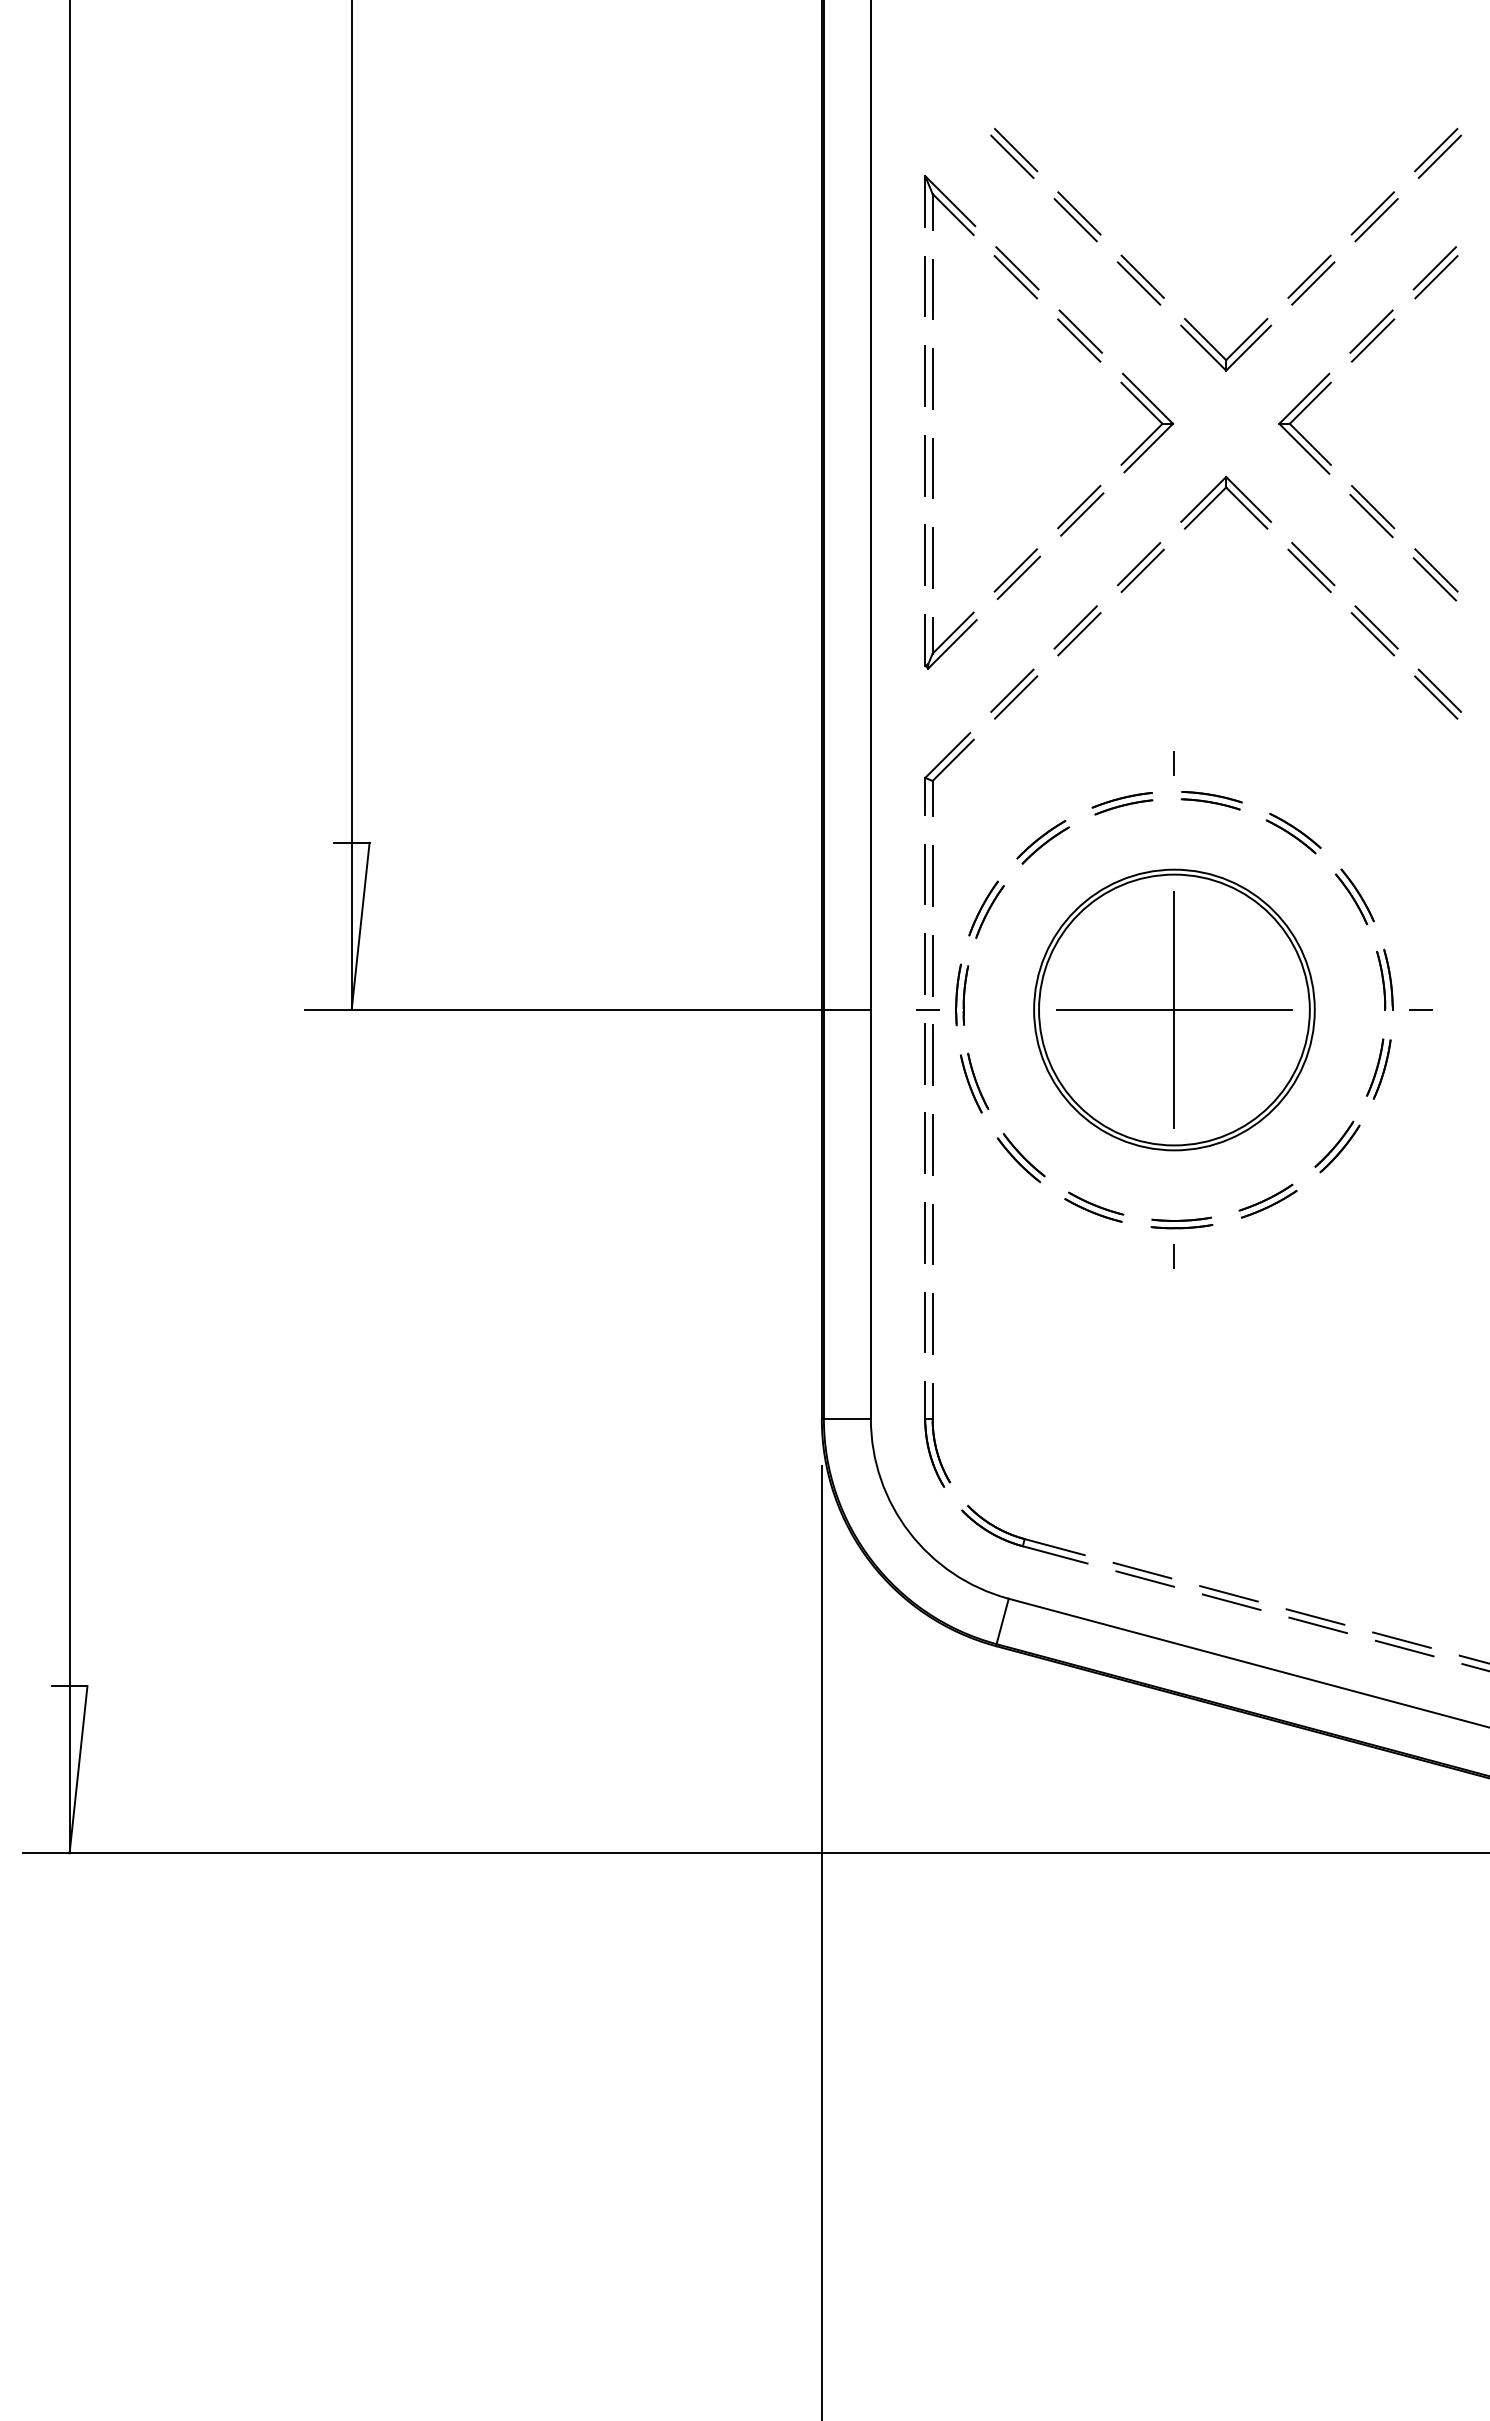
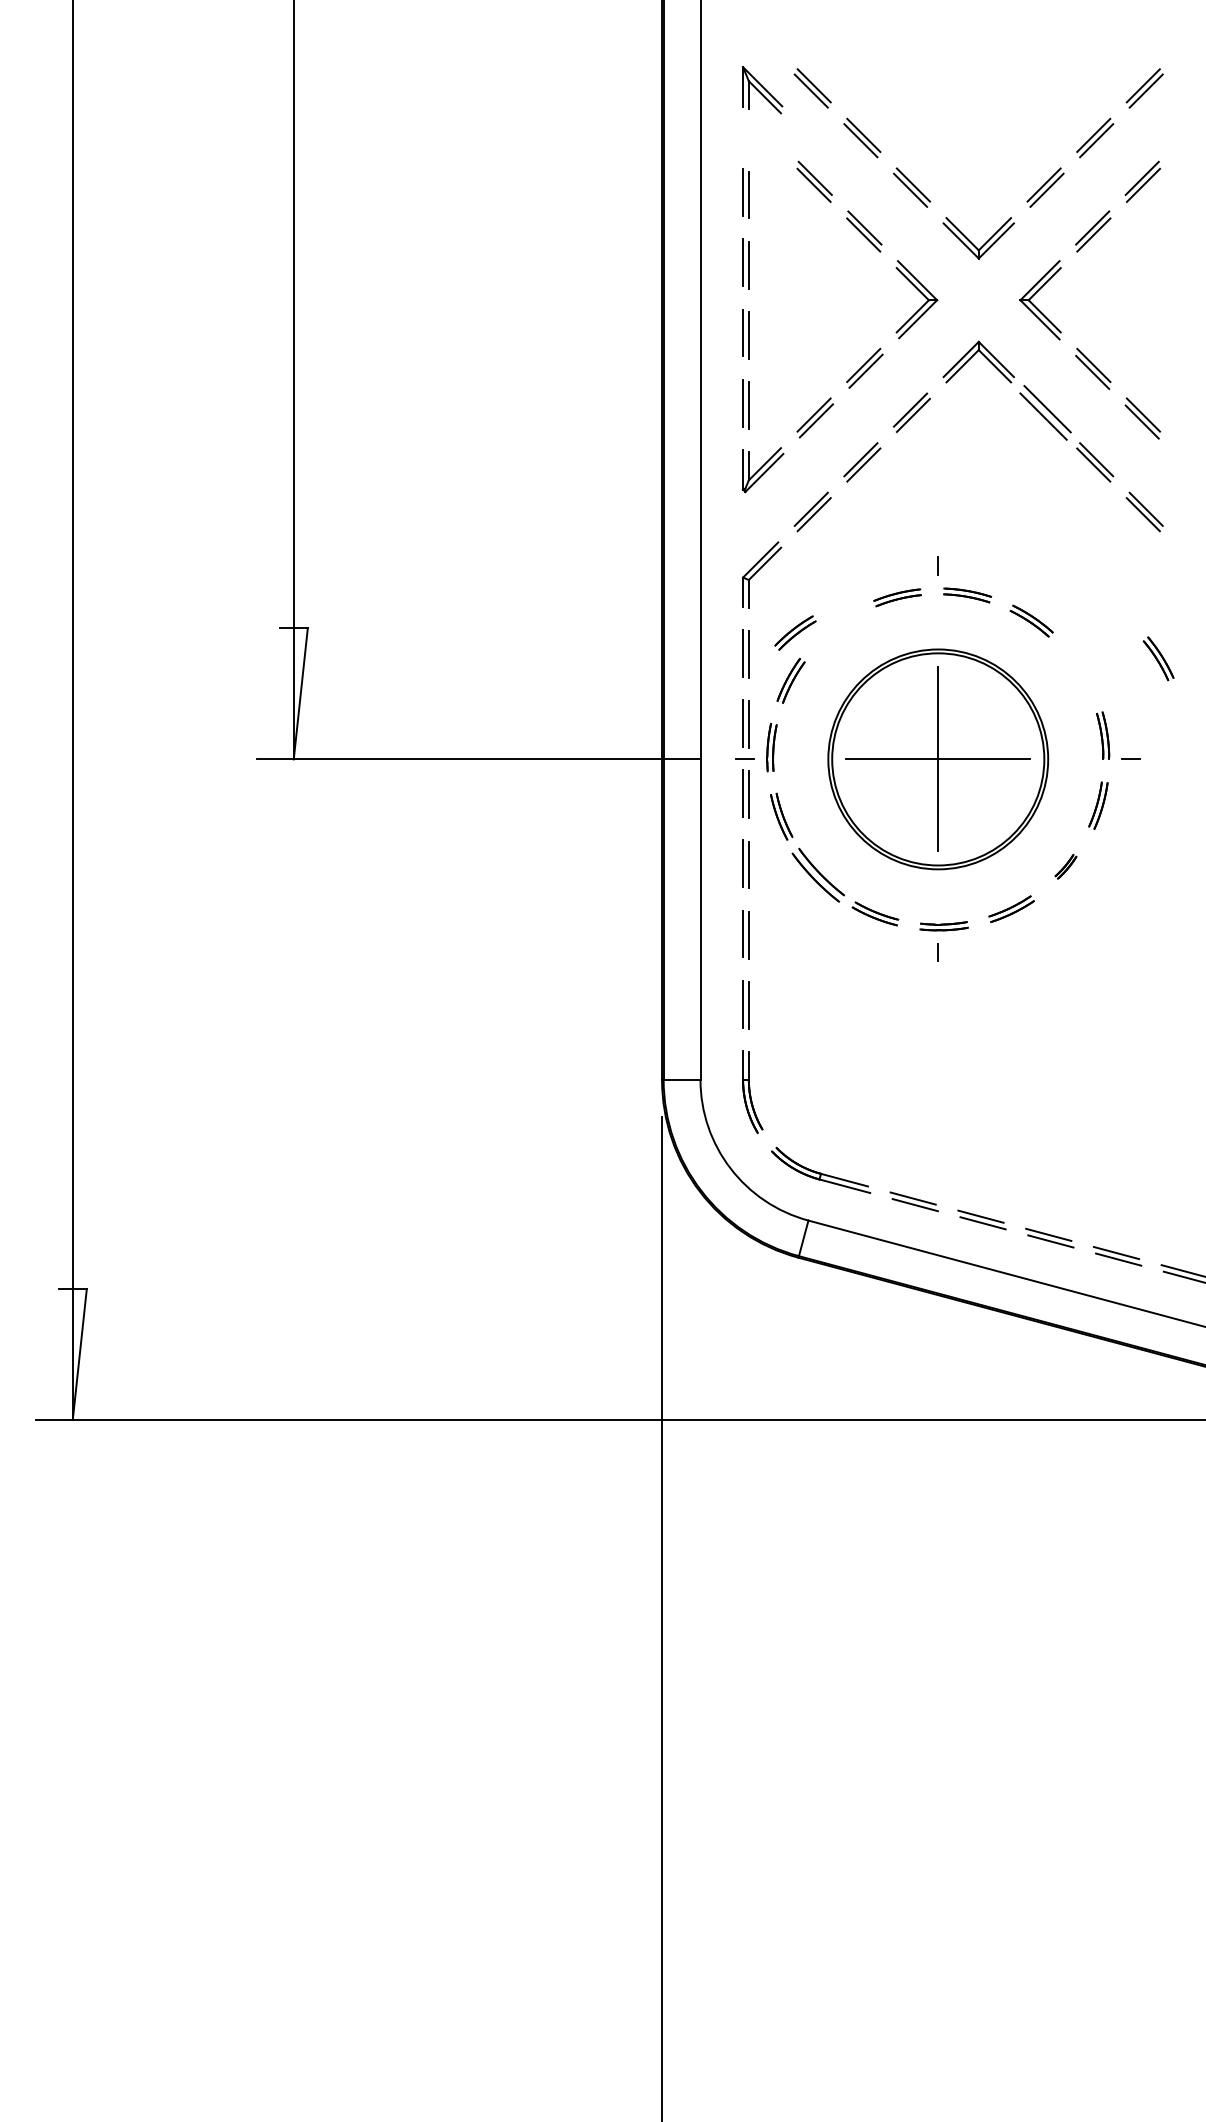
part: (950, 205) -> (762, 90), moved
part: (1311, 567) -> (1045, 412), size x1.4
part: (1043, 841) -> (795, 632), moved
part: (1354, 896) -> (1158, 658), moved
part: (1336, 1146) -> (1065, 866), size x0.6
part: (1020, 1158) -> (817, 875), size x1.4

